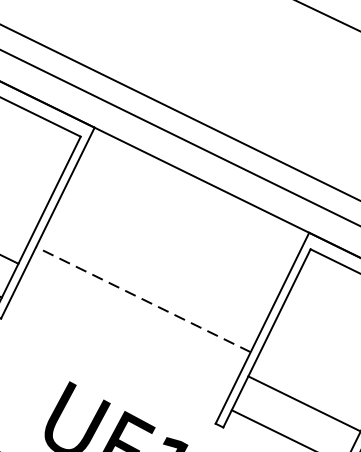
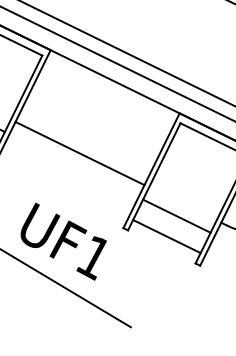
line: (144, 299) -> (80, 153), dashed -> solid

